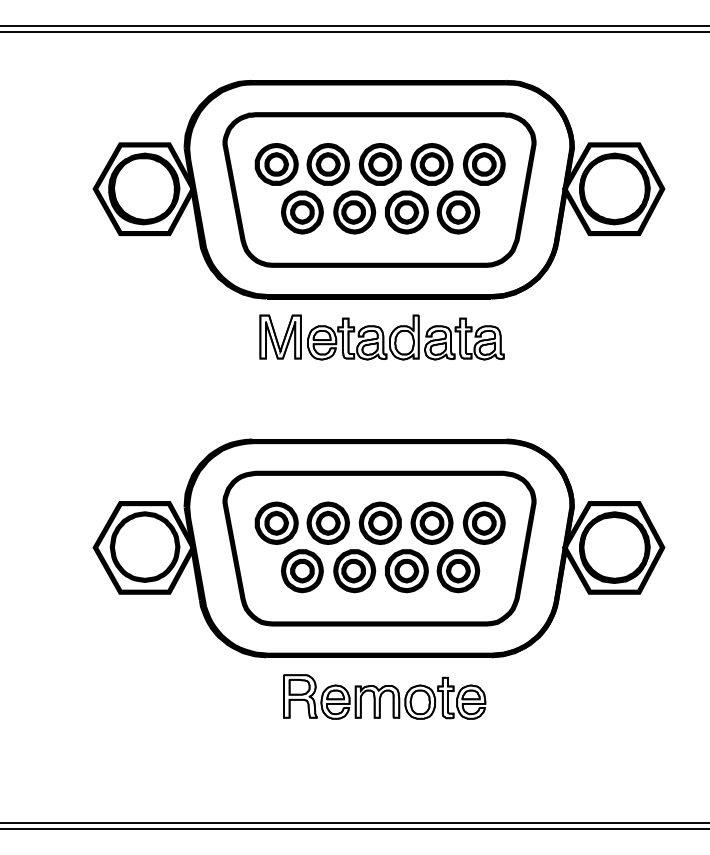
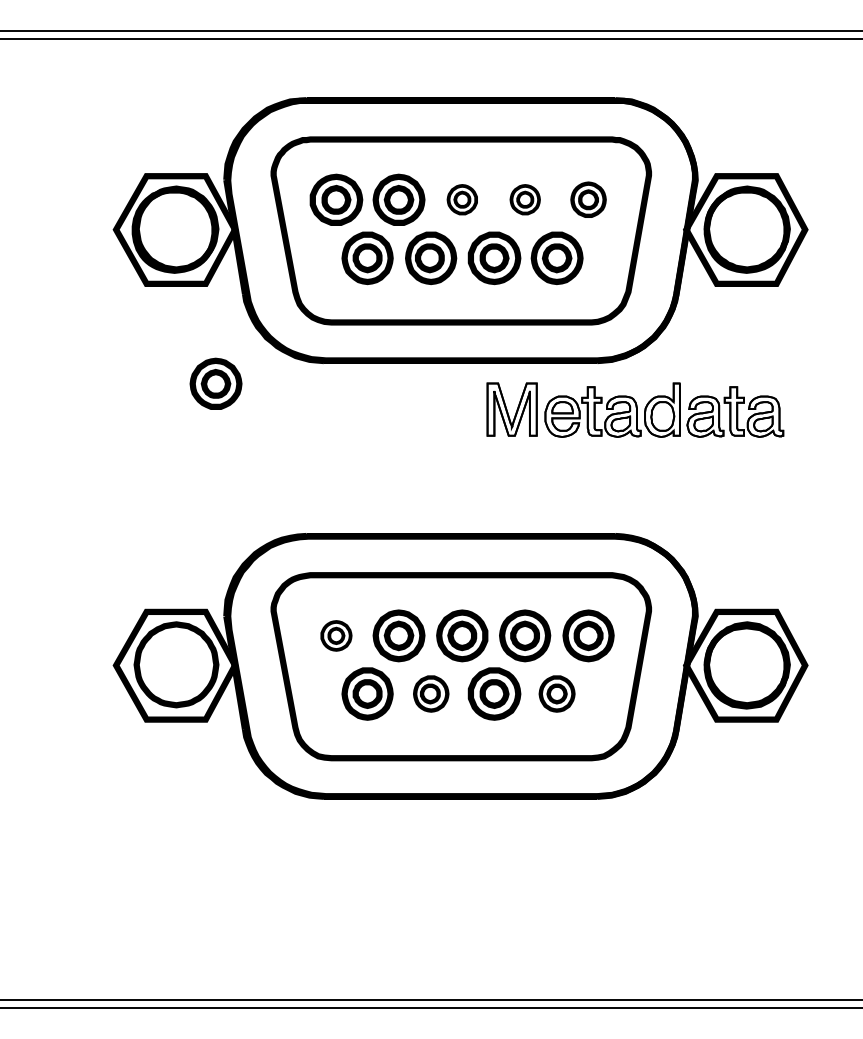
part: (380, 164) -> (462, 199), size x0.6
part: (432, 164) -> (525, 199), size x0.6
part: (484, 164) -> (588, 199), size x0.7
part: (177, 315) -> (215, 383), added
part: (382, 336) -> (635, 409), moved
part: (276, 522) -> (336, 635), size x0.6
part: (355, 570) -> (431, 693), size x0.7
part: (457, 570) -> (556, 693), size x0.7
part: (384, 696) -> (467, 846), removed

